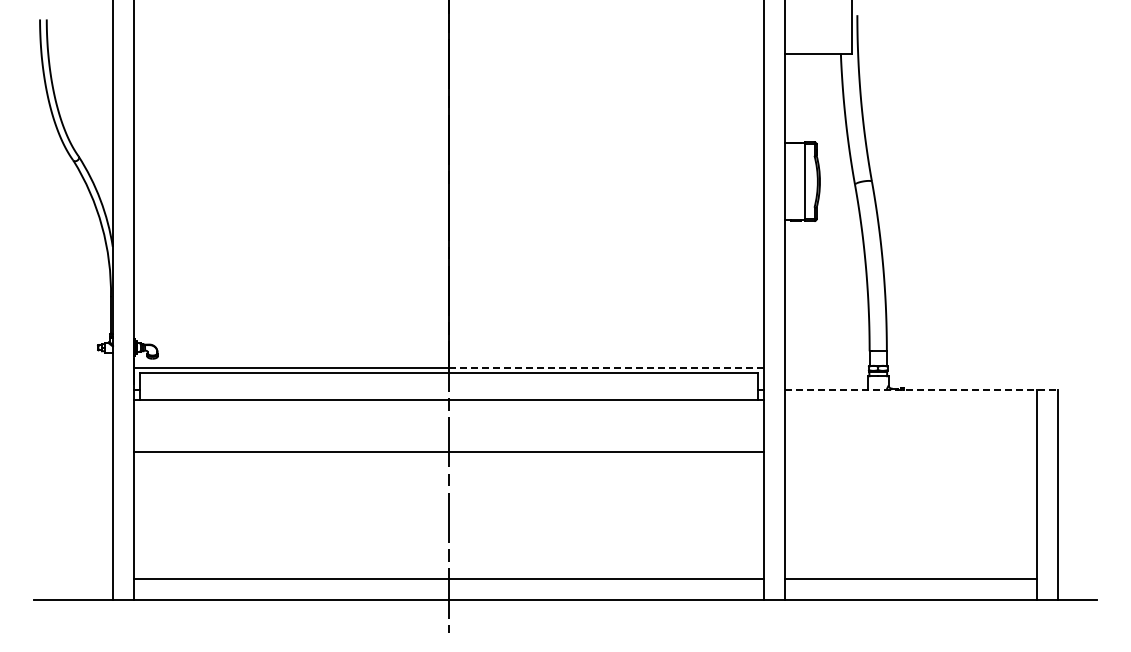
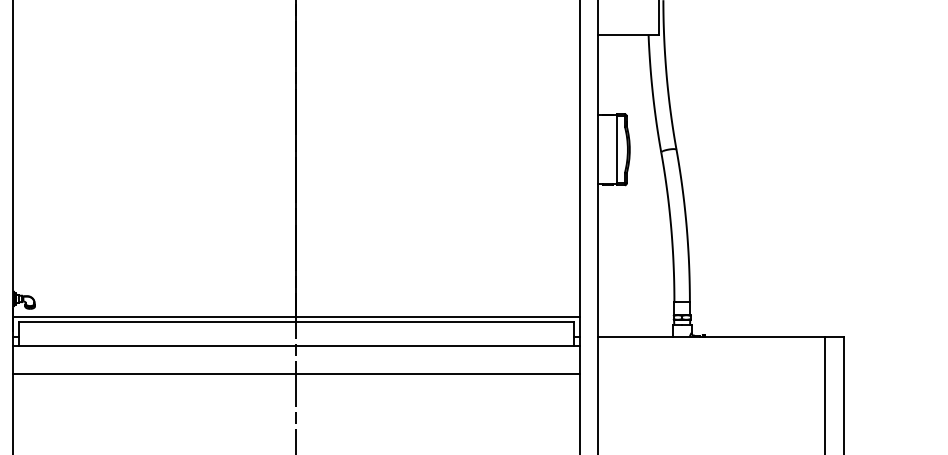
line: (606, 368) -> (437, 317), dashed -> solid
line: (921, 389) -> (721, 336), dashed -> solid
line: (448, 451) -> (296, 374), moved

